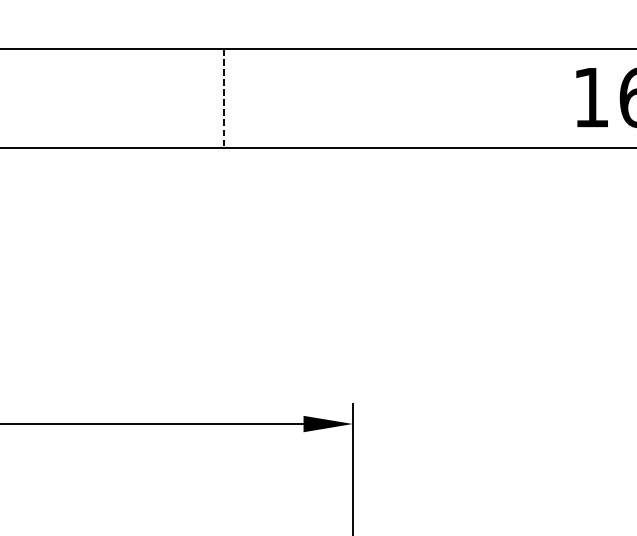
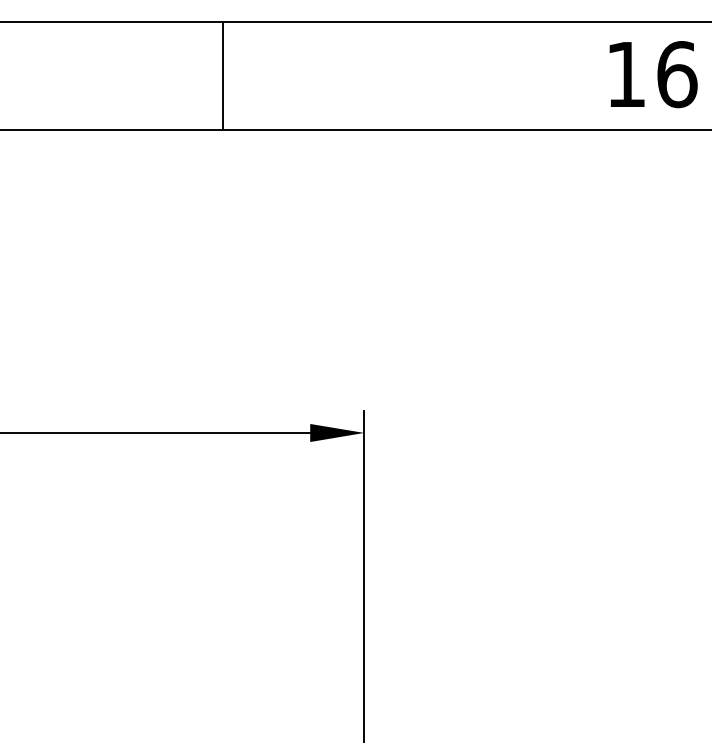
line: (223, 99) -> (222, 76), dashed -> solid

